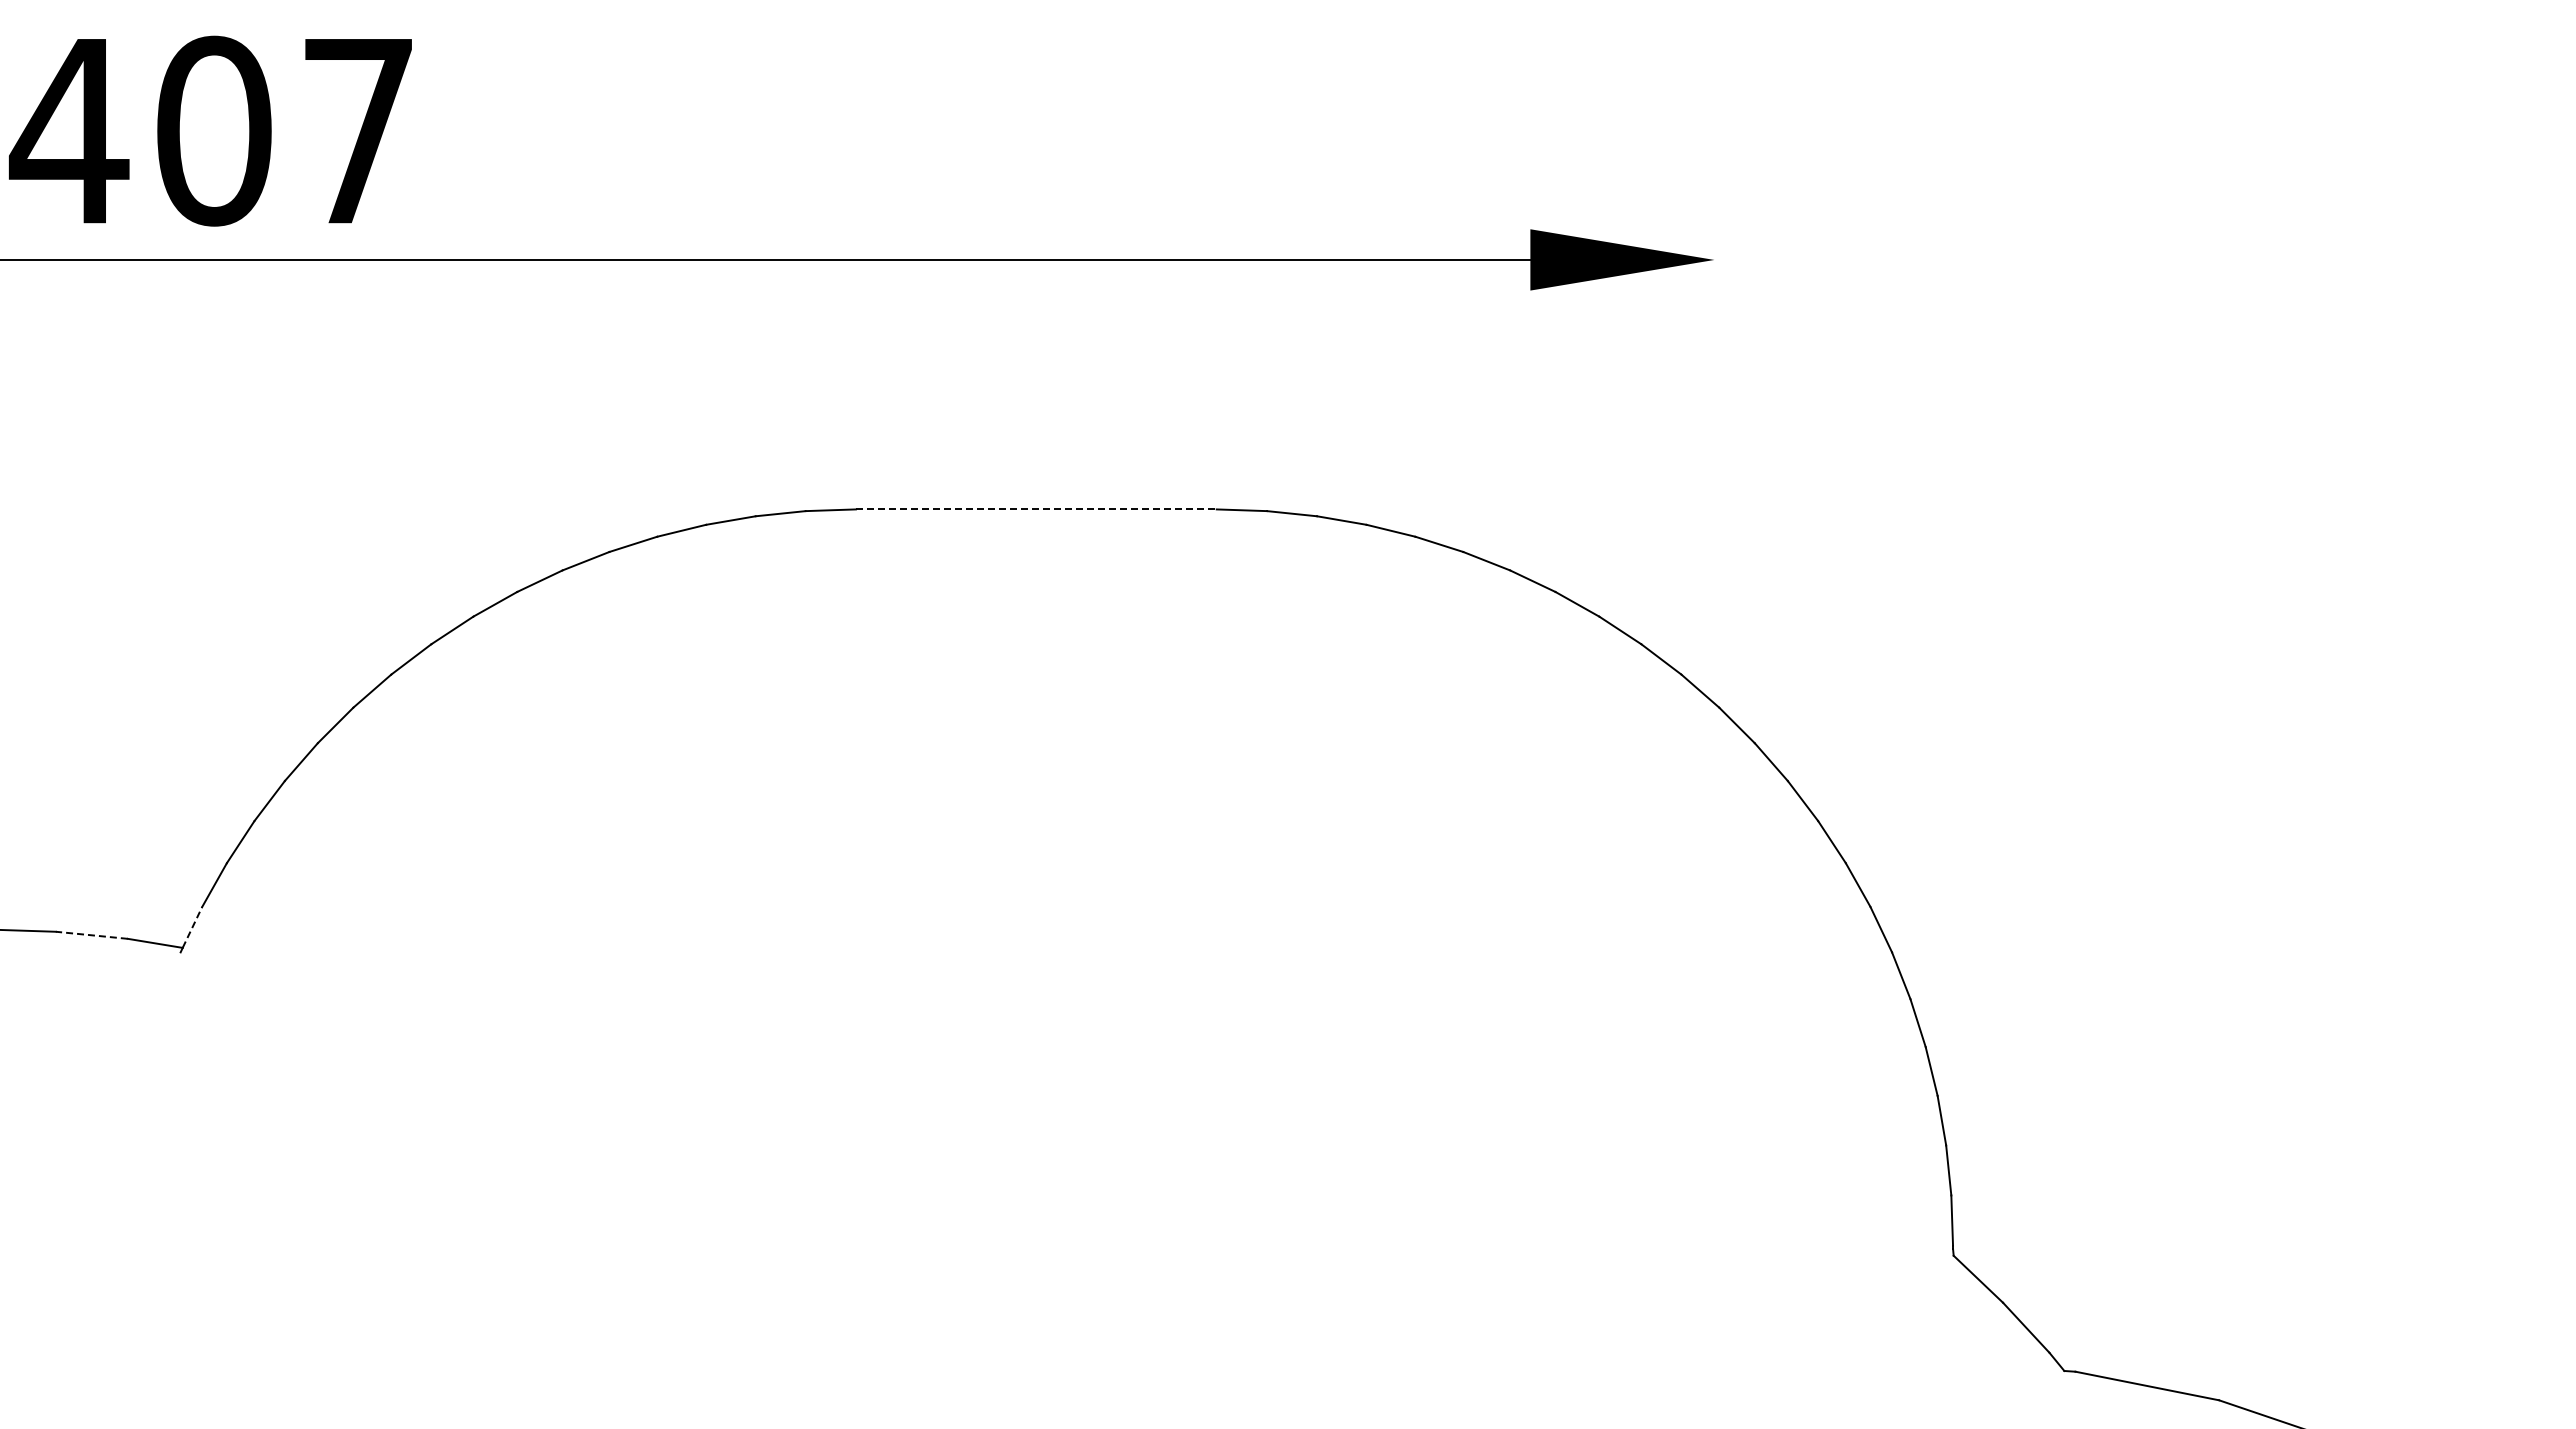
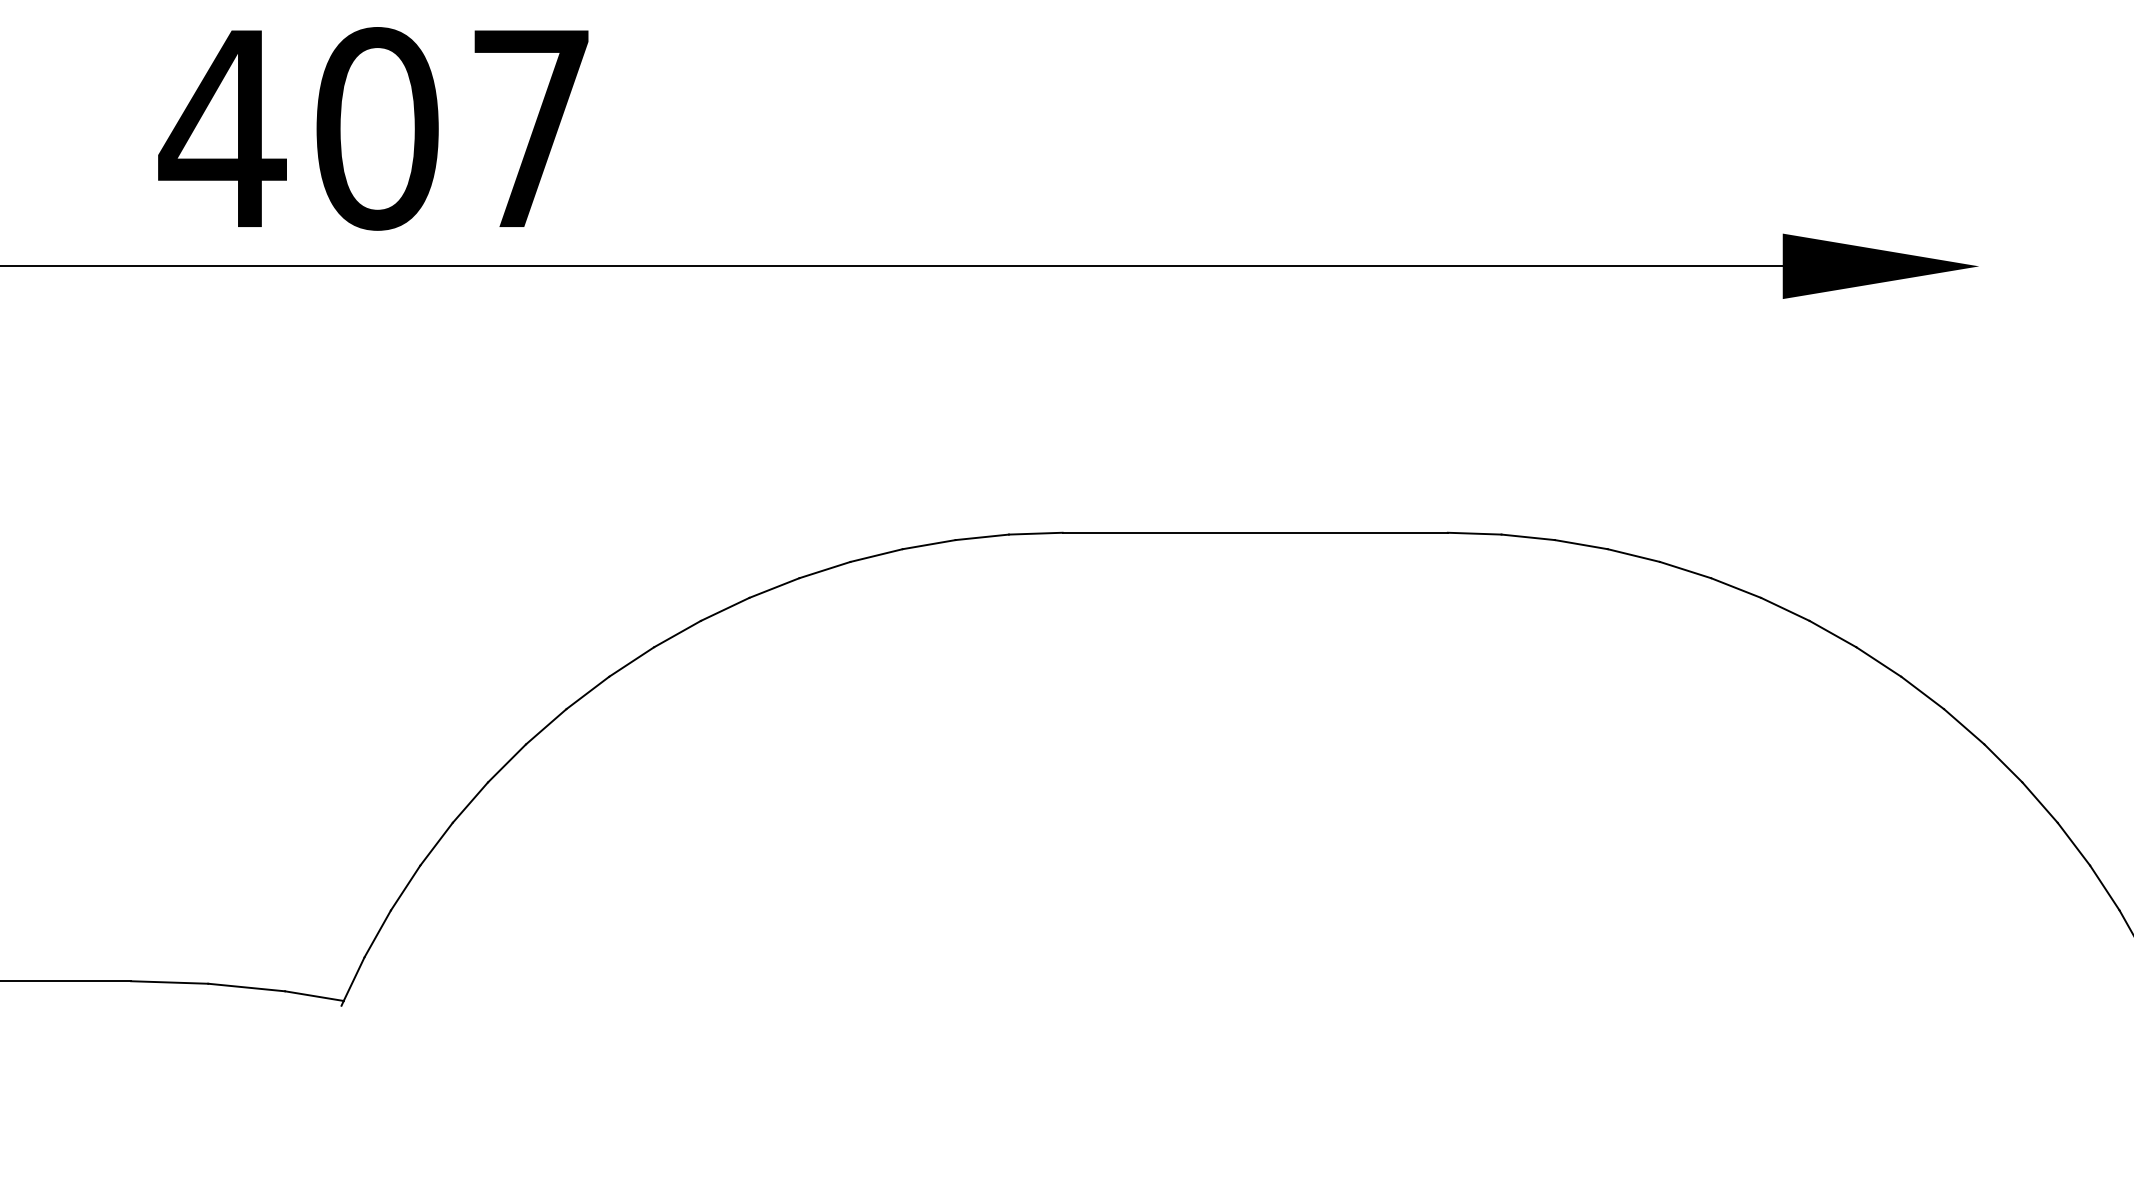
line: (1036, 509) -> (1255, 532), dashed -> solid
line: (192, 927) -> (354, 979), dashed -> solid
line: (91, 935) -> (246, 987), dashed -> solid

